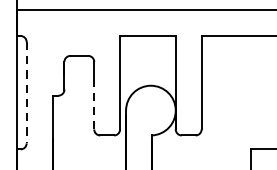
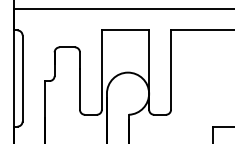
line: (26, 93) -> (22, 79), dashed -> solid
line: (93, 105) -> (79, 89), dashed -> solid

